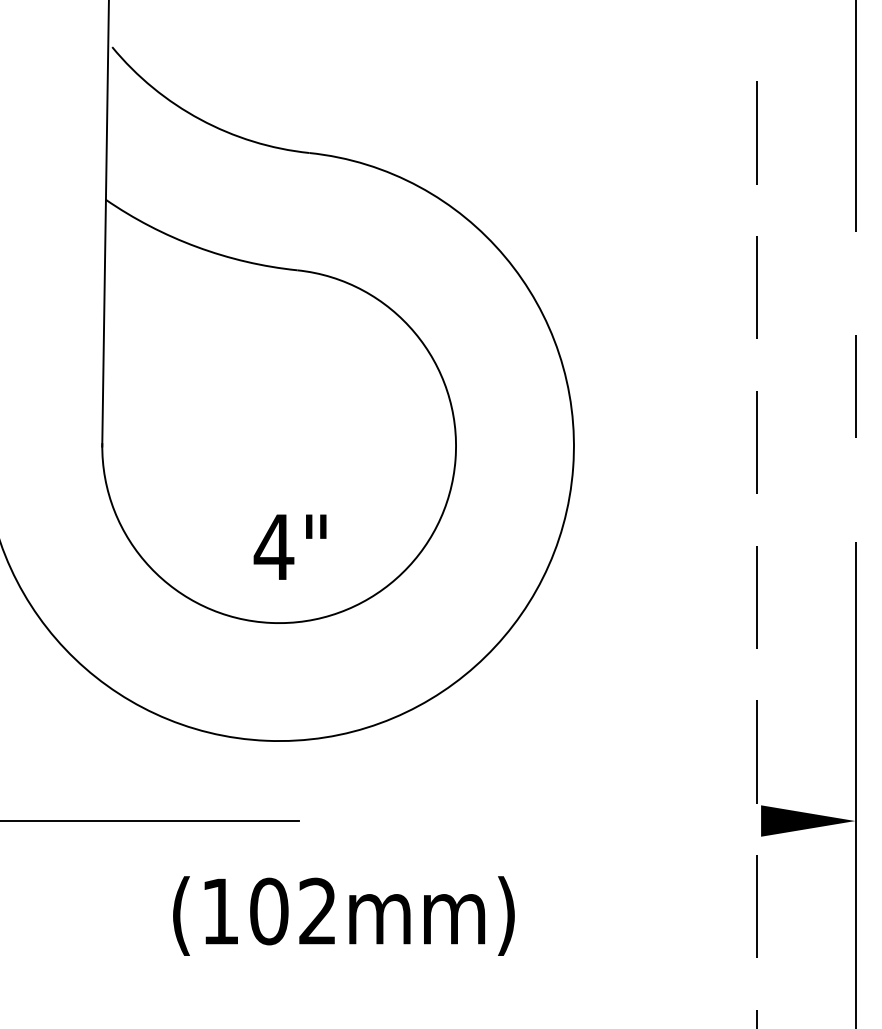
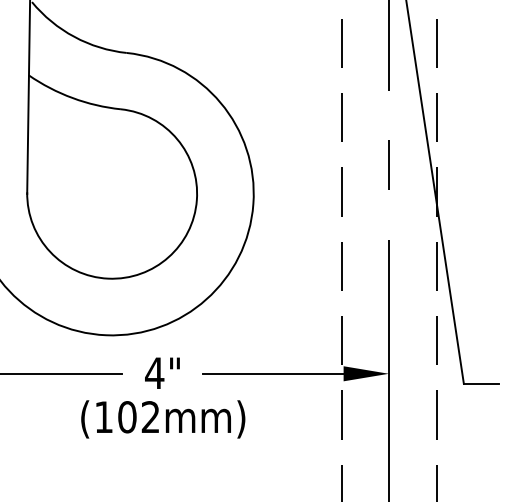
text: (290, 545) -> (162, 372), moved
line: (629, 820) -> (280, 373), added
text: (344, 916) -> (163, 419), moved

